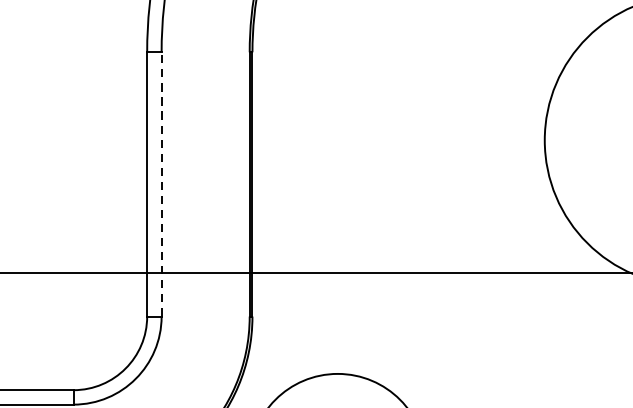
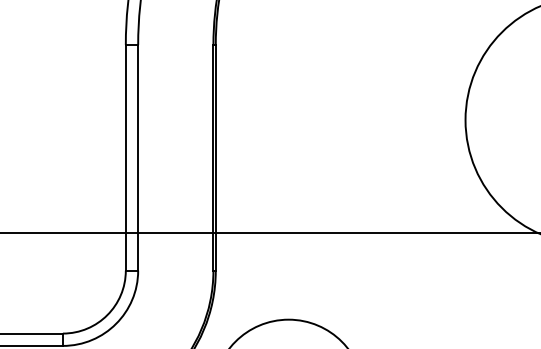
line: (162, 184) -> (138, 157), dashed -> solid

